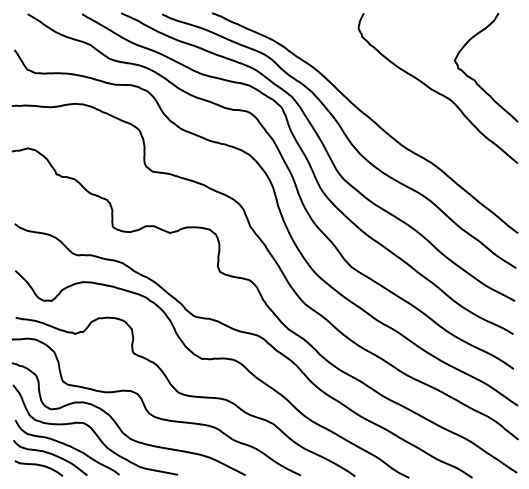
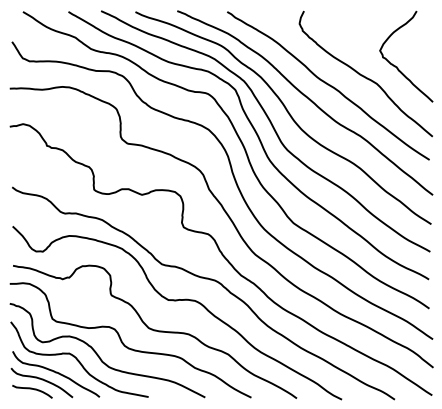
curve: (392, 101) -> (328, 84), added

